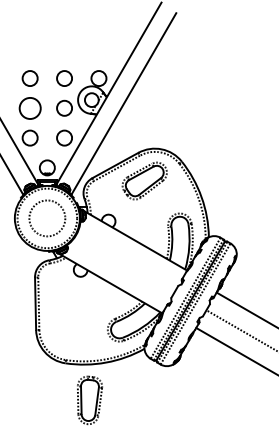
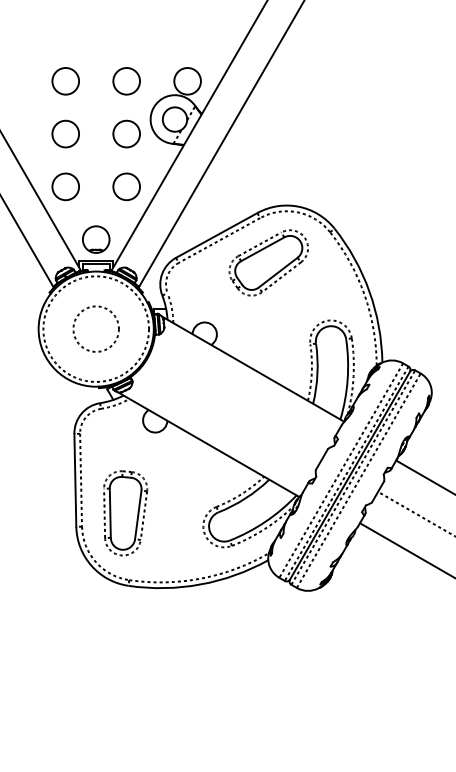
circle: (29, 107) -> (64, 132), size x0.71
circle: (47, 218) -> (96, 329), size x0.71
part: (90, 400) -> (126, 513), moved

